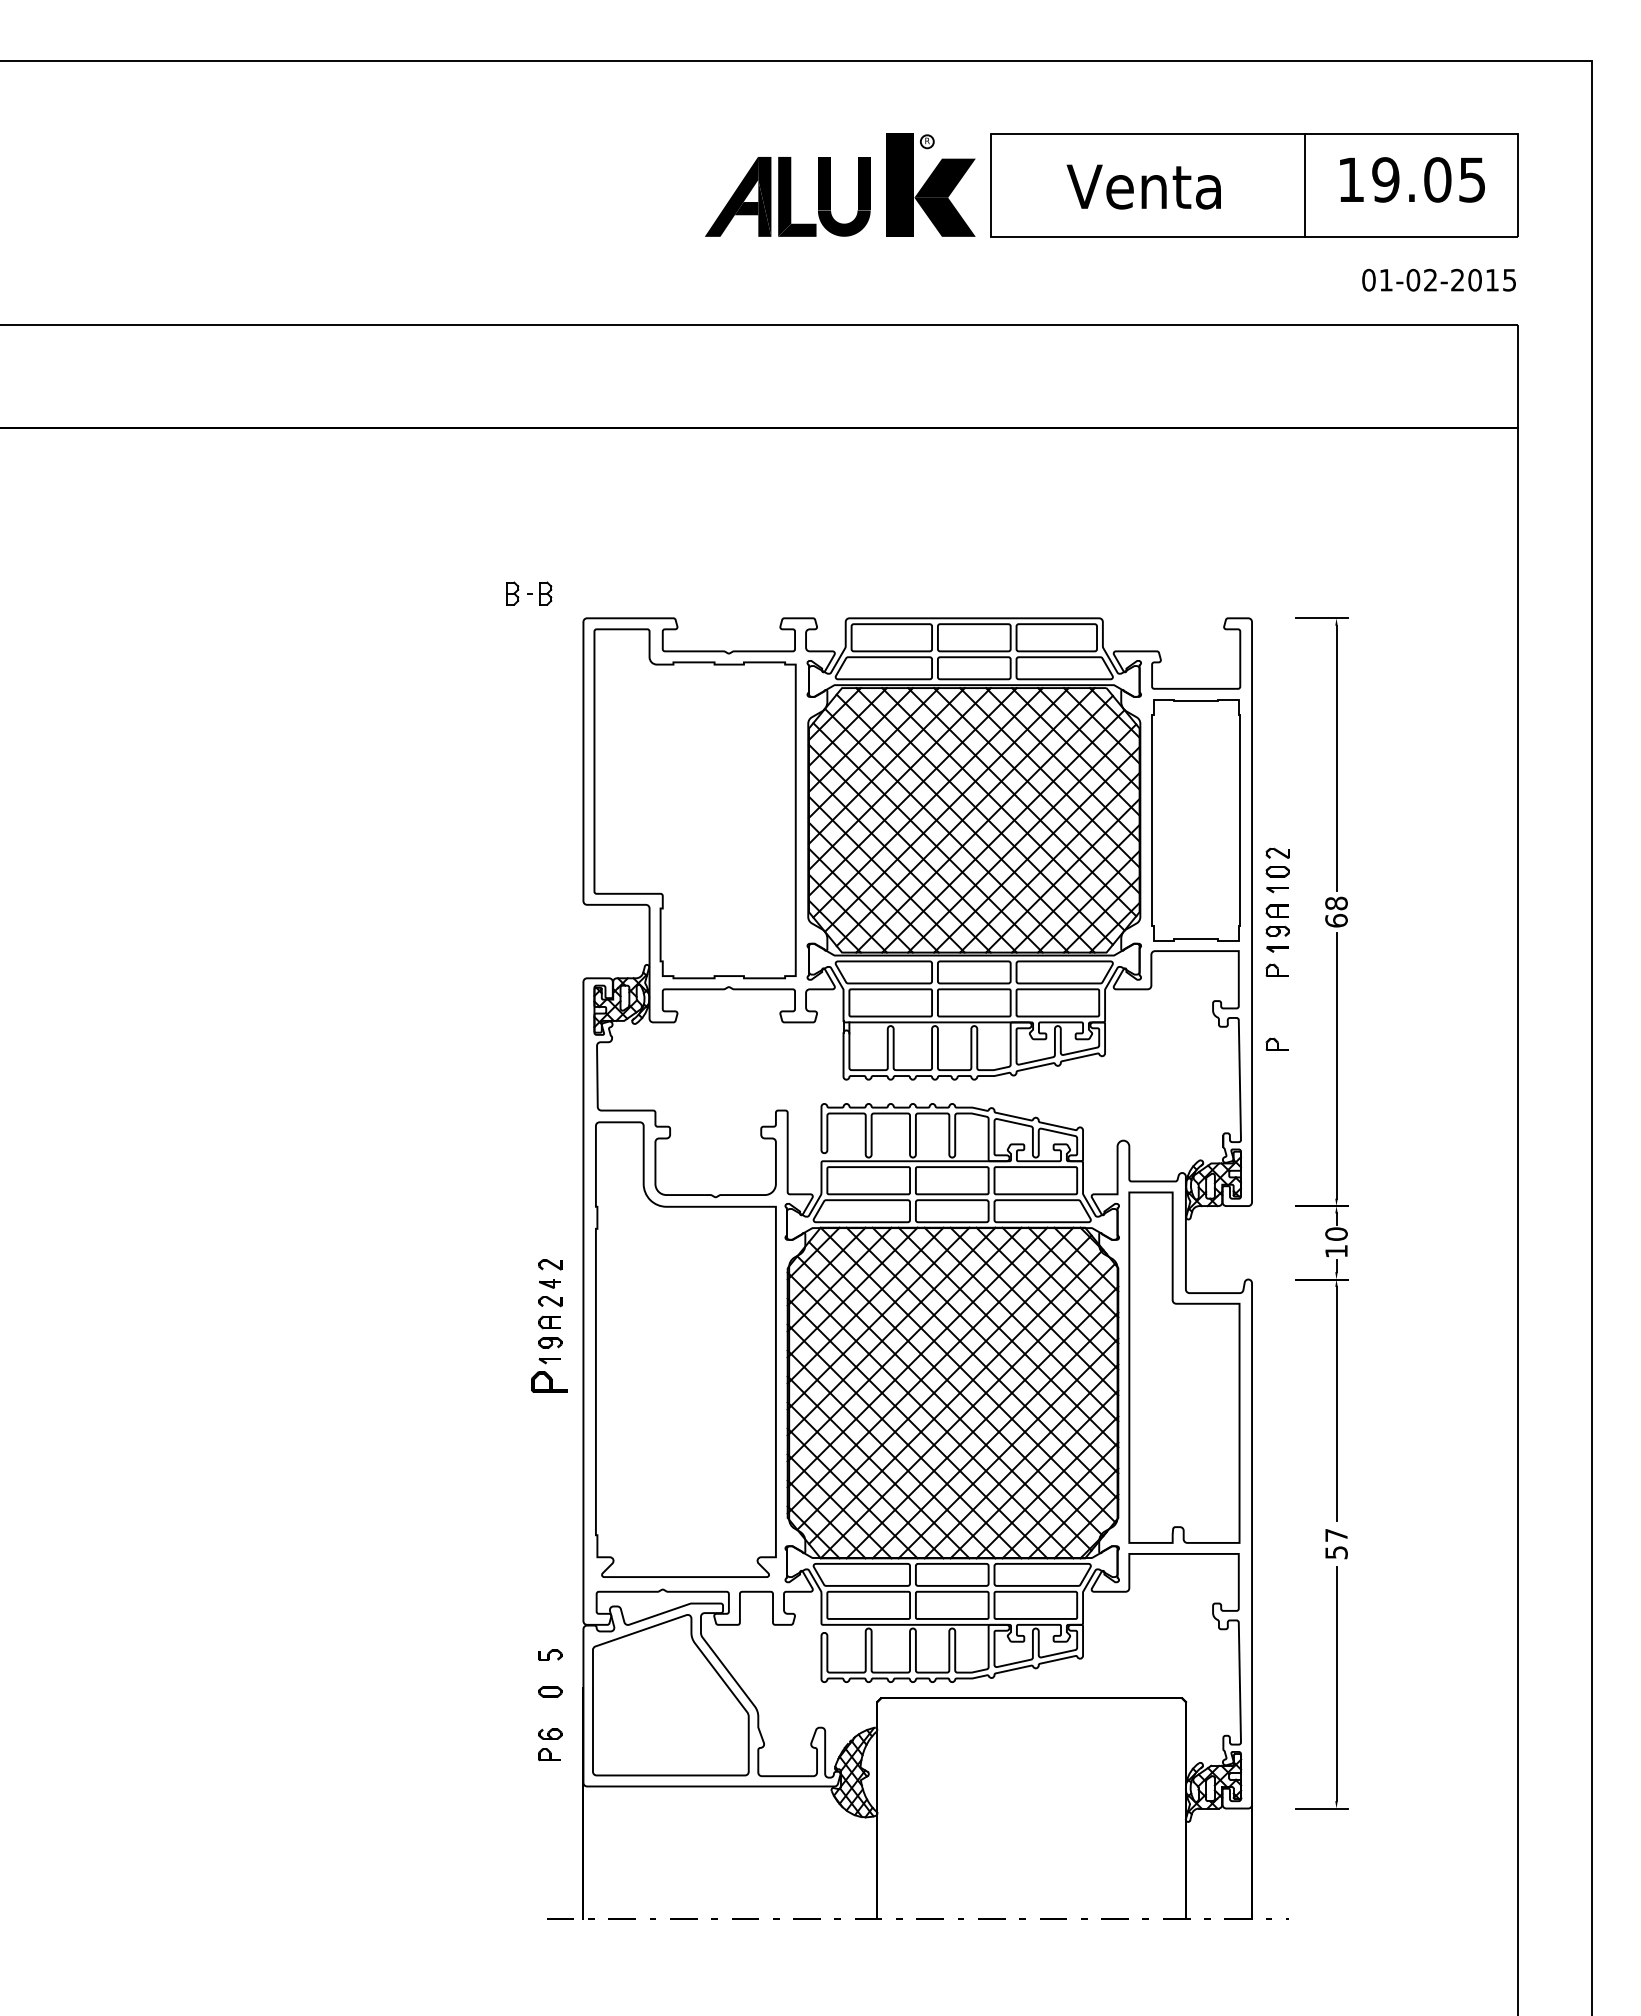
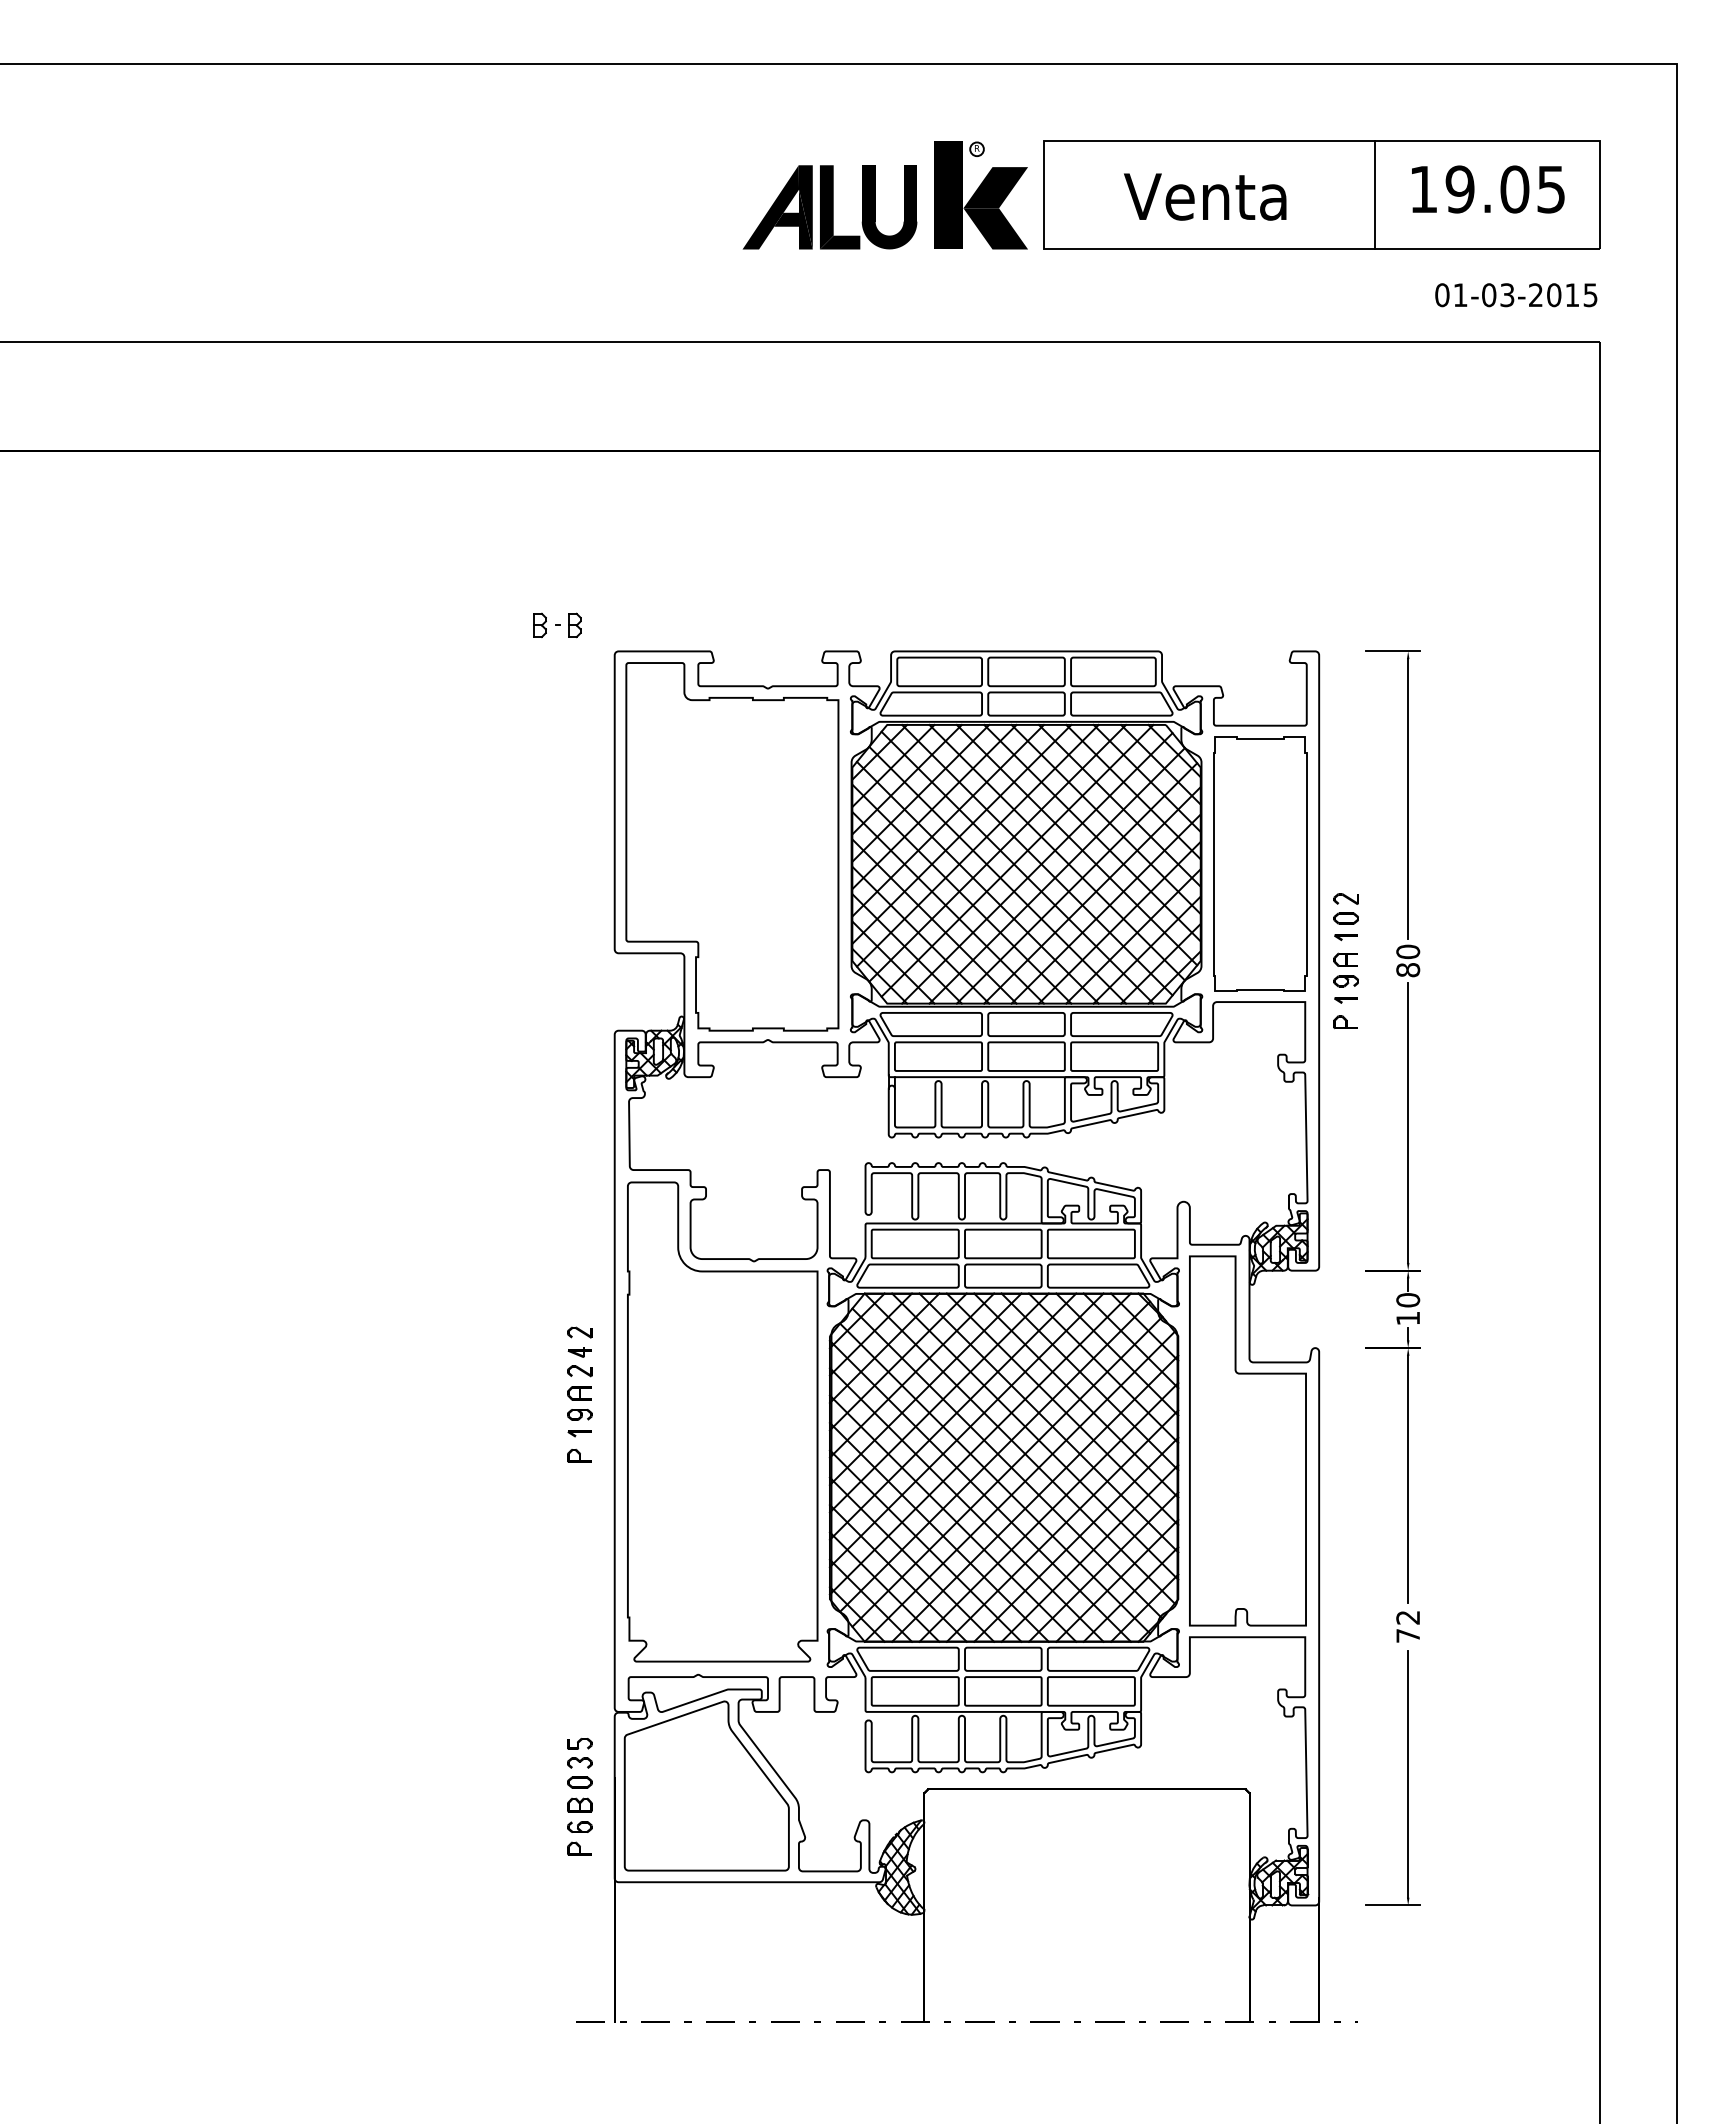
text: (1430, 280) -> (1507, 295), 01-02-2015 -> 01-03-2015
text: (1336, 911) -> (1408, 960), 68 -> 80
part: (1277, 1044) -> (1345, 1100), removed
part: (550, 1381) -> (579, 1455), size x0.62
text: (1336, 1543) -> (1408, 1626), 57 -> 72
part: (550, 1672) -> (579, 1762), added
part: (550, 1712) -> (579, 1804), added

